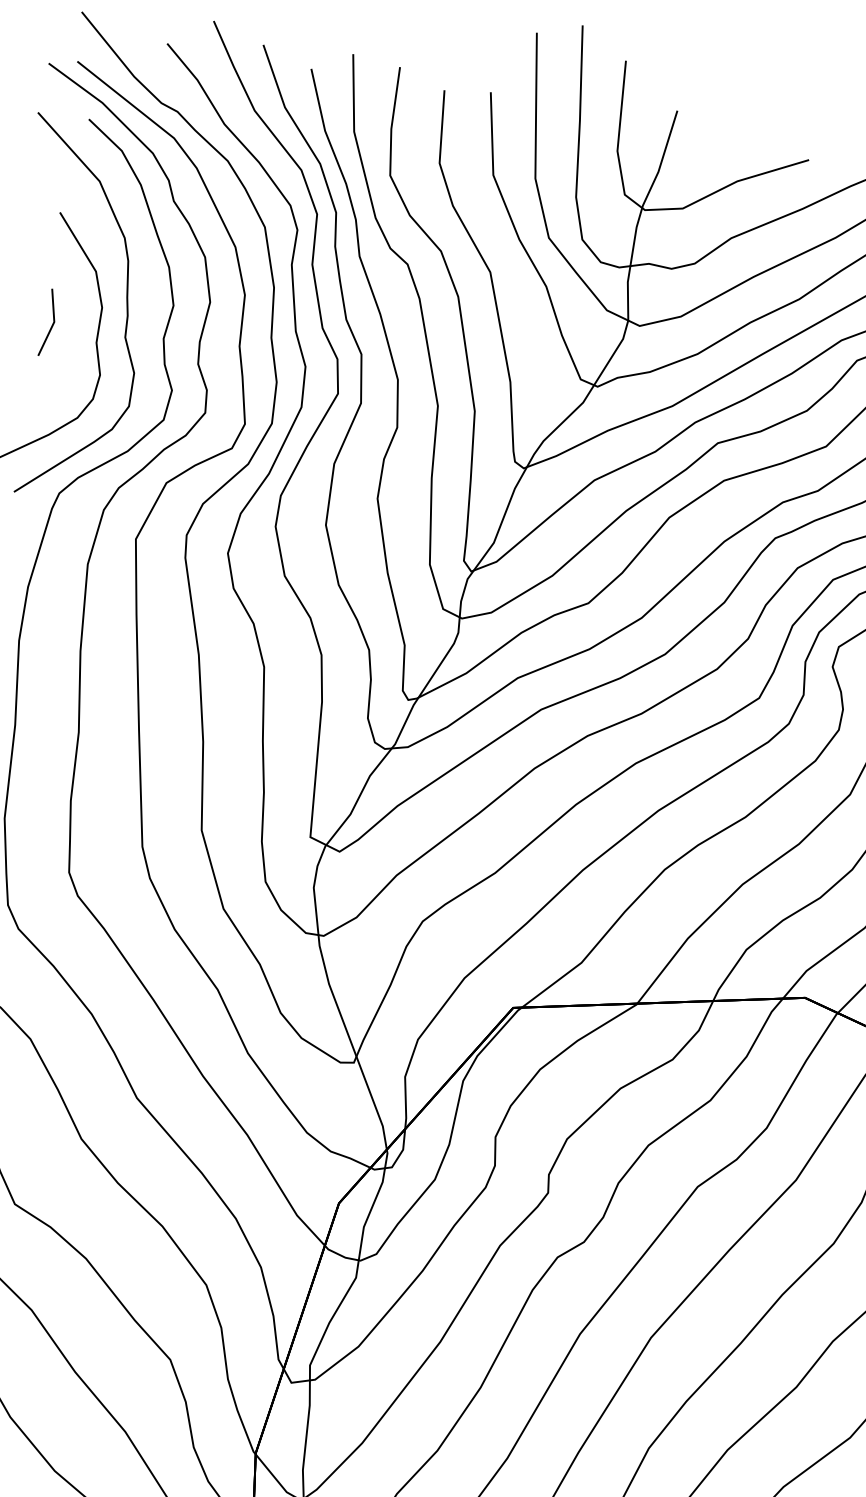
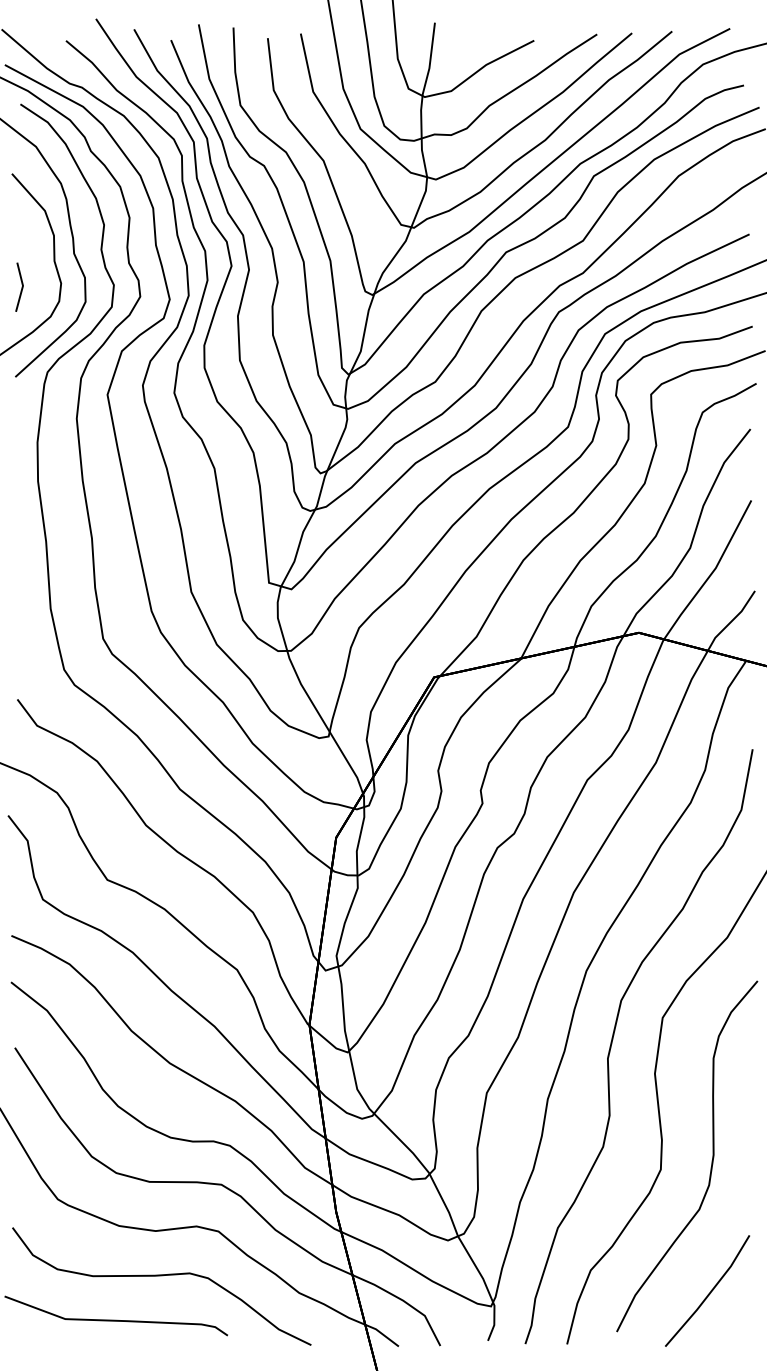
line: (52, 322) -> (21, 286), moved

